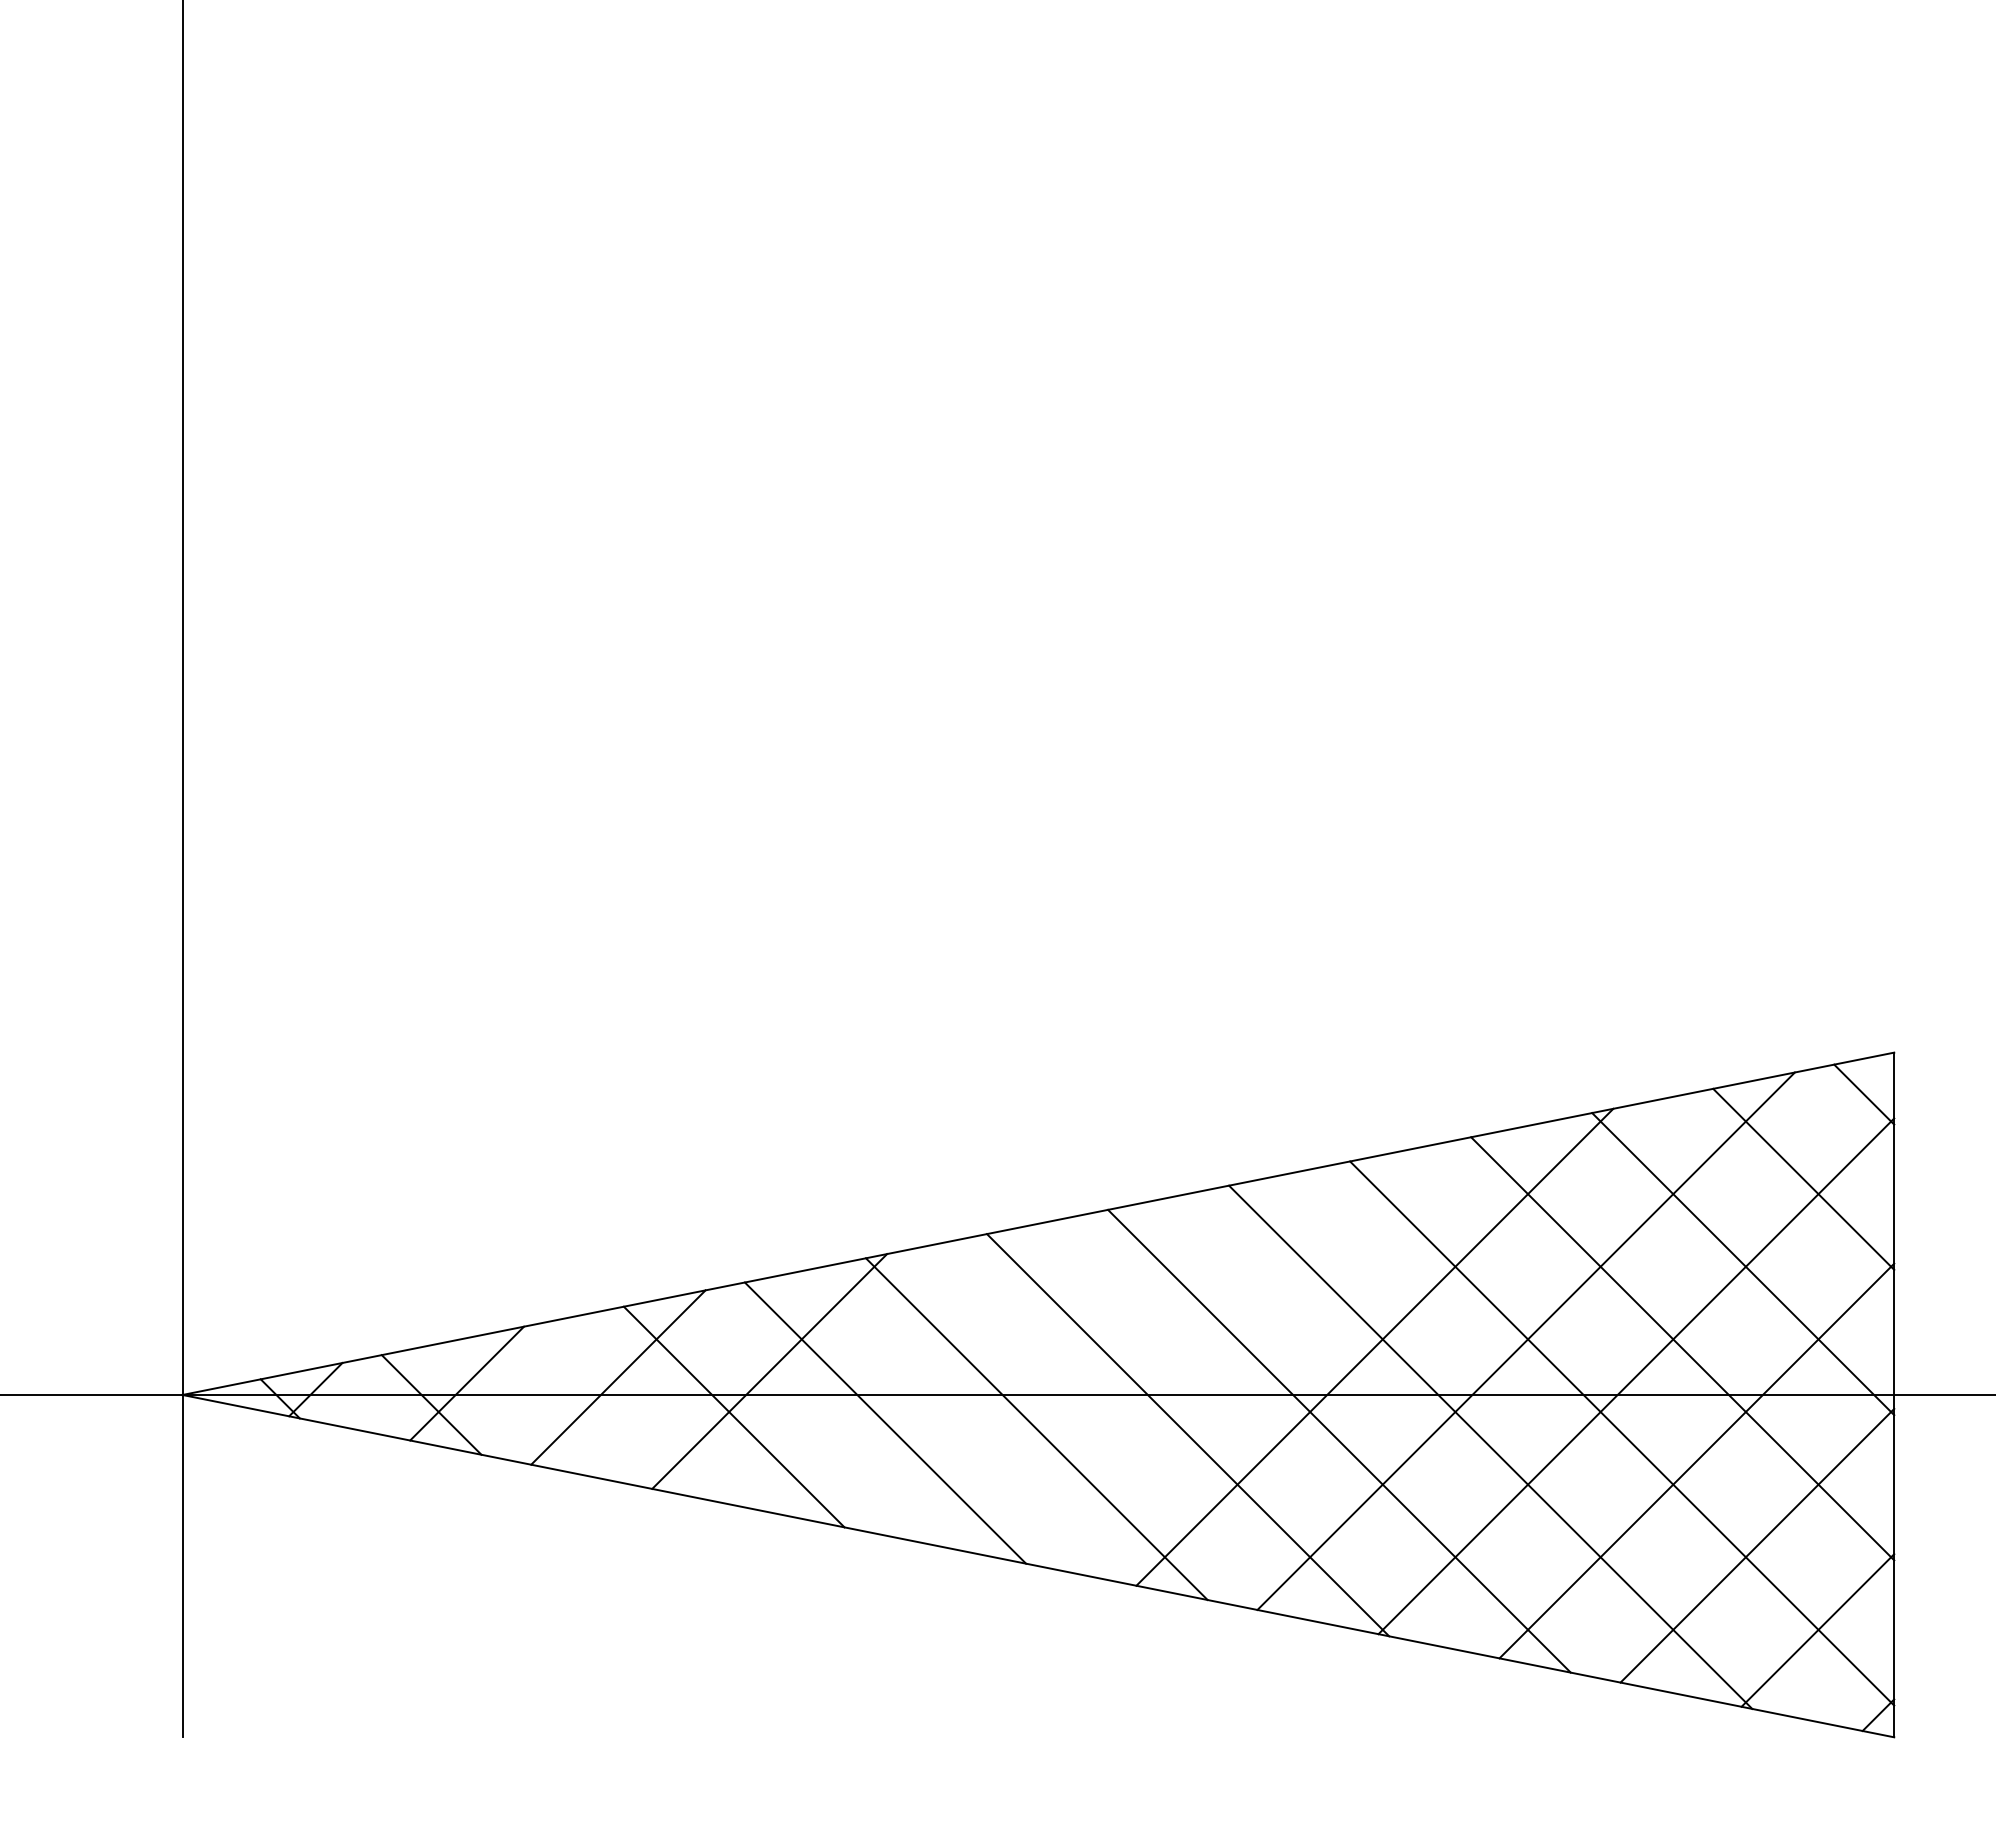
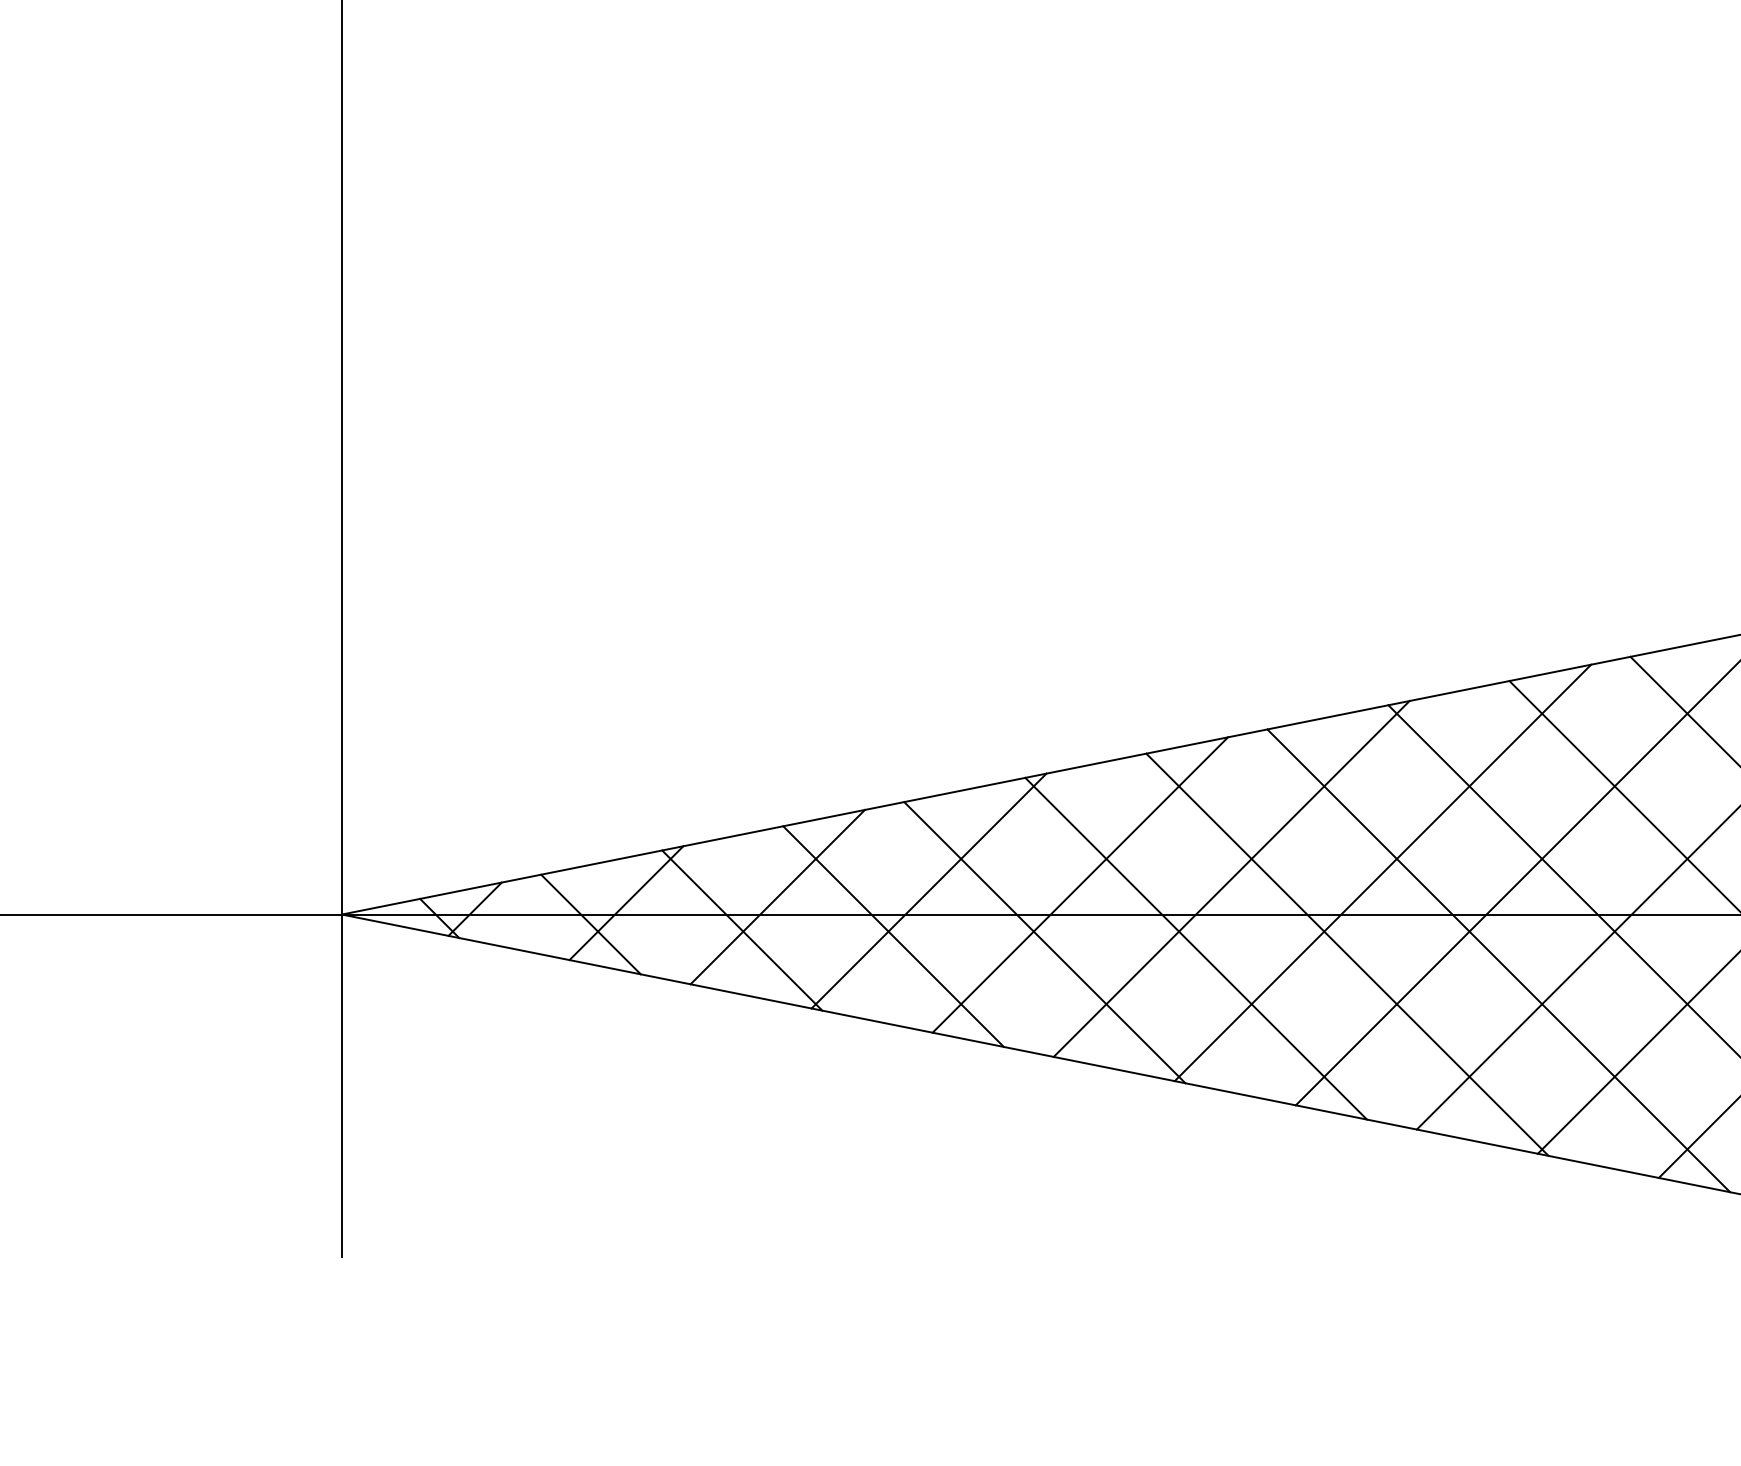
line: (1223, 1353) -> (1382, 873), added
line: (1072, 1359) -> (1231, 879), added
line: (920, 1365) -> (1079, 885), added
line: (582, 1410) -> (741, 930), added

